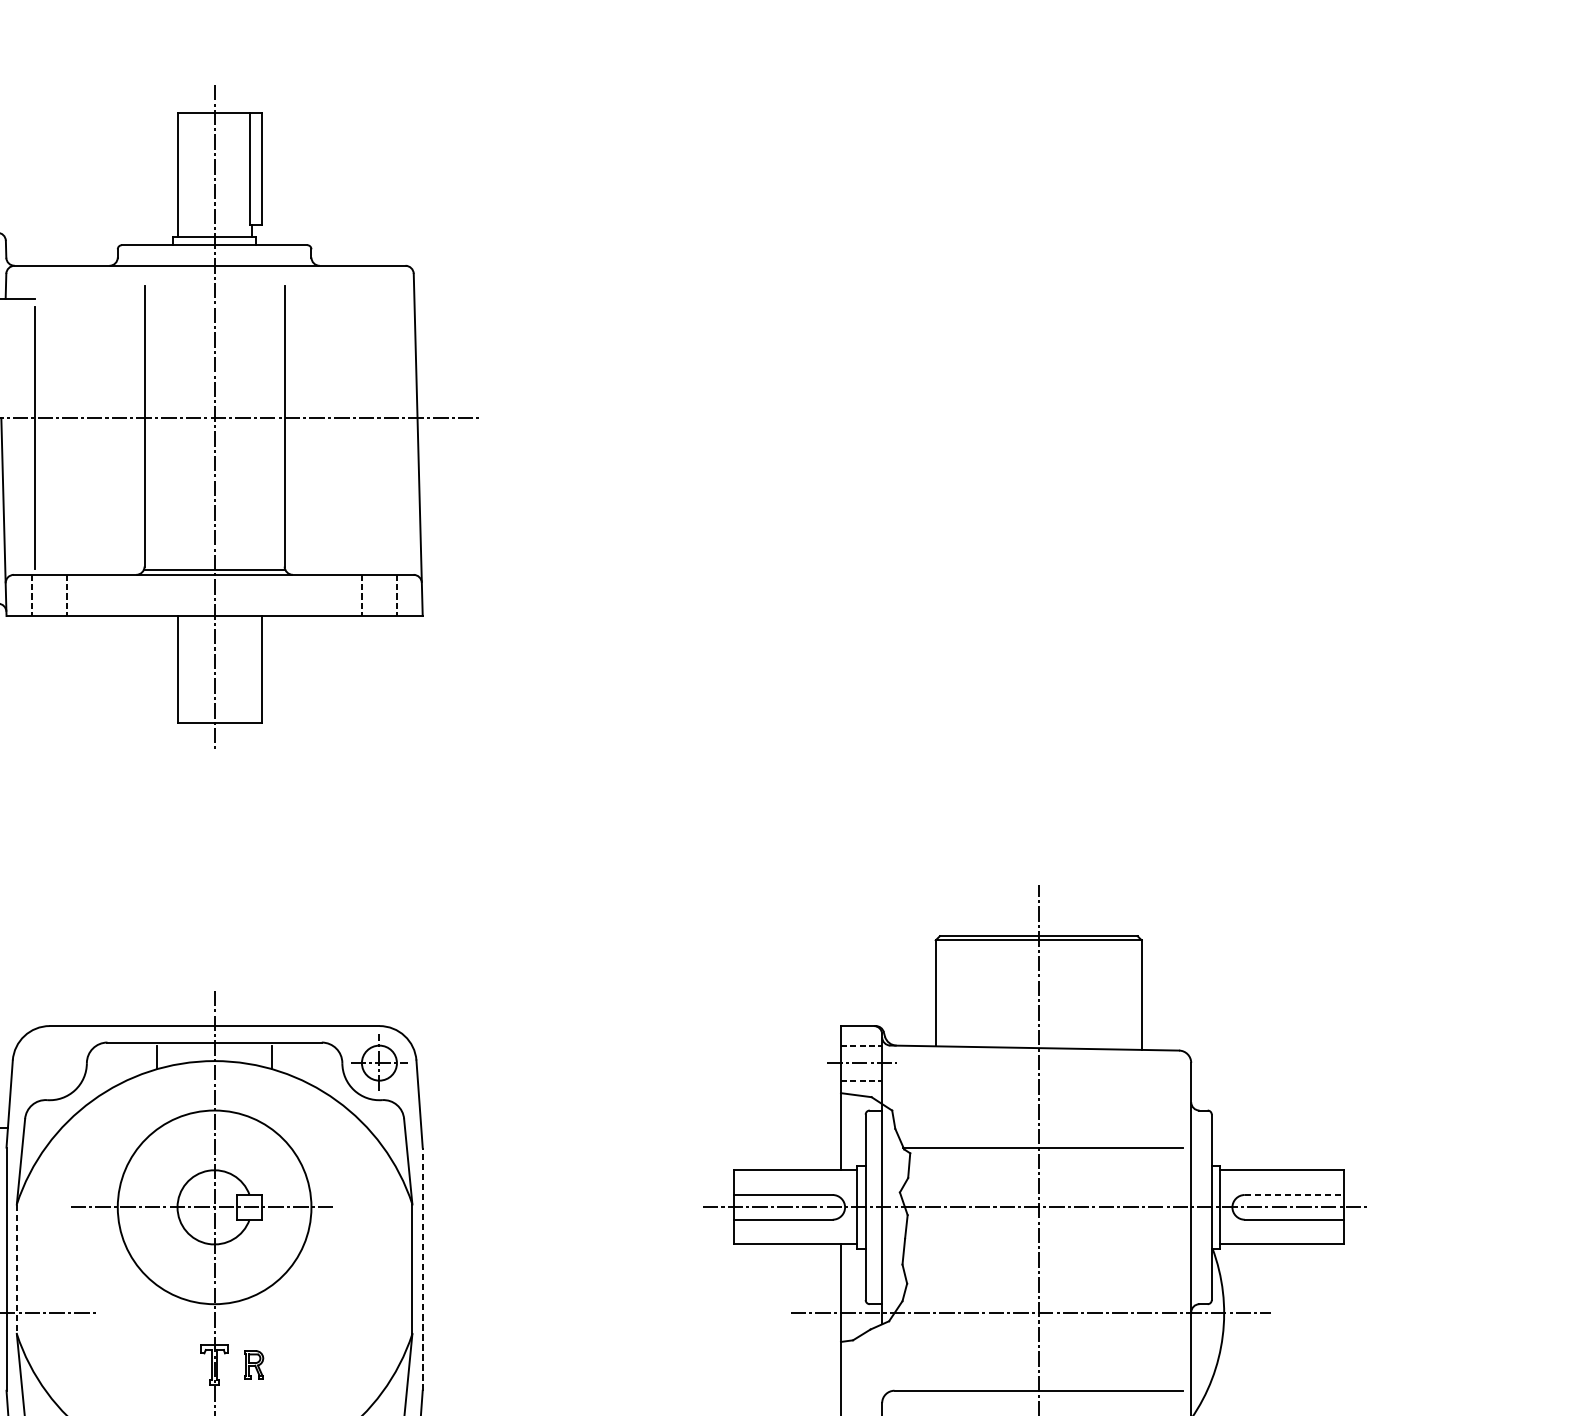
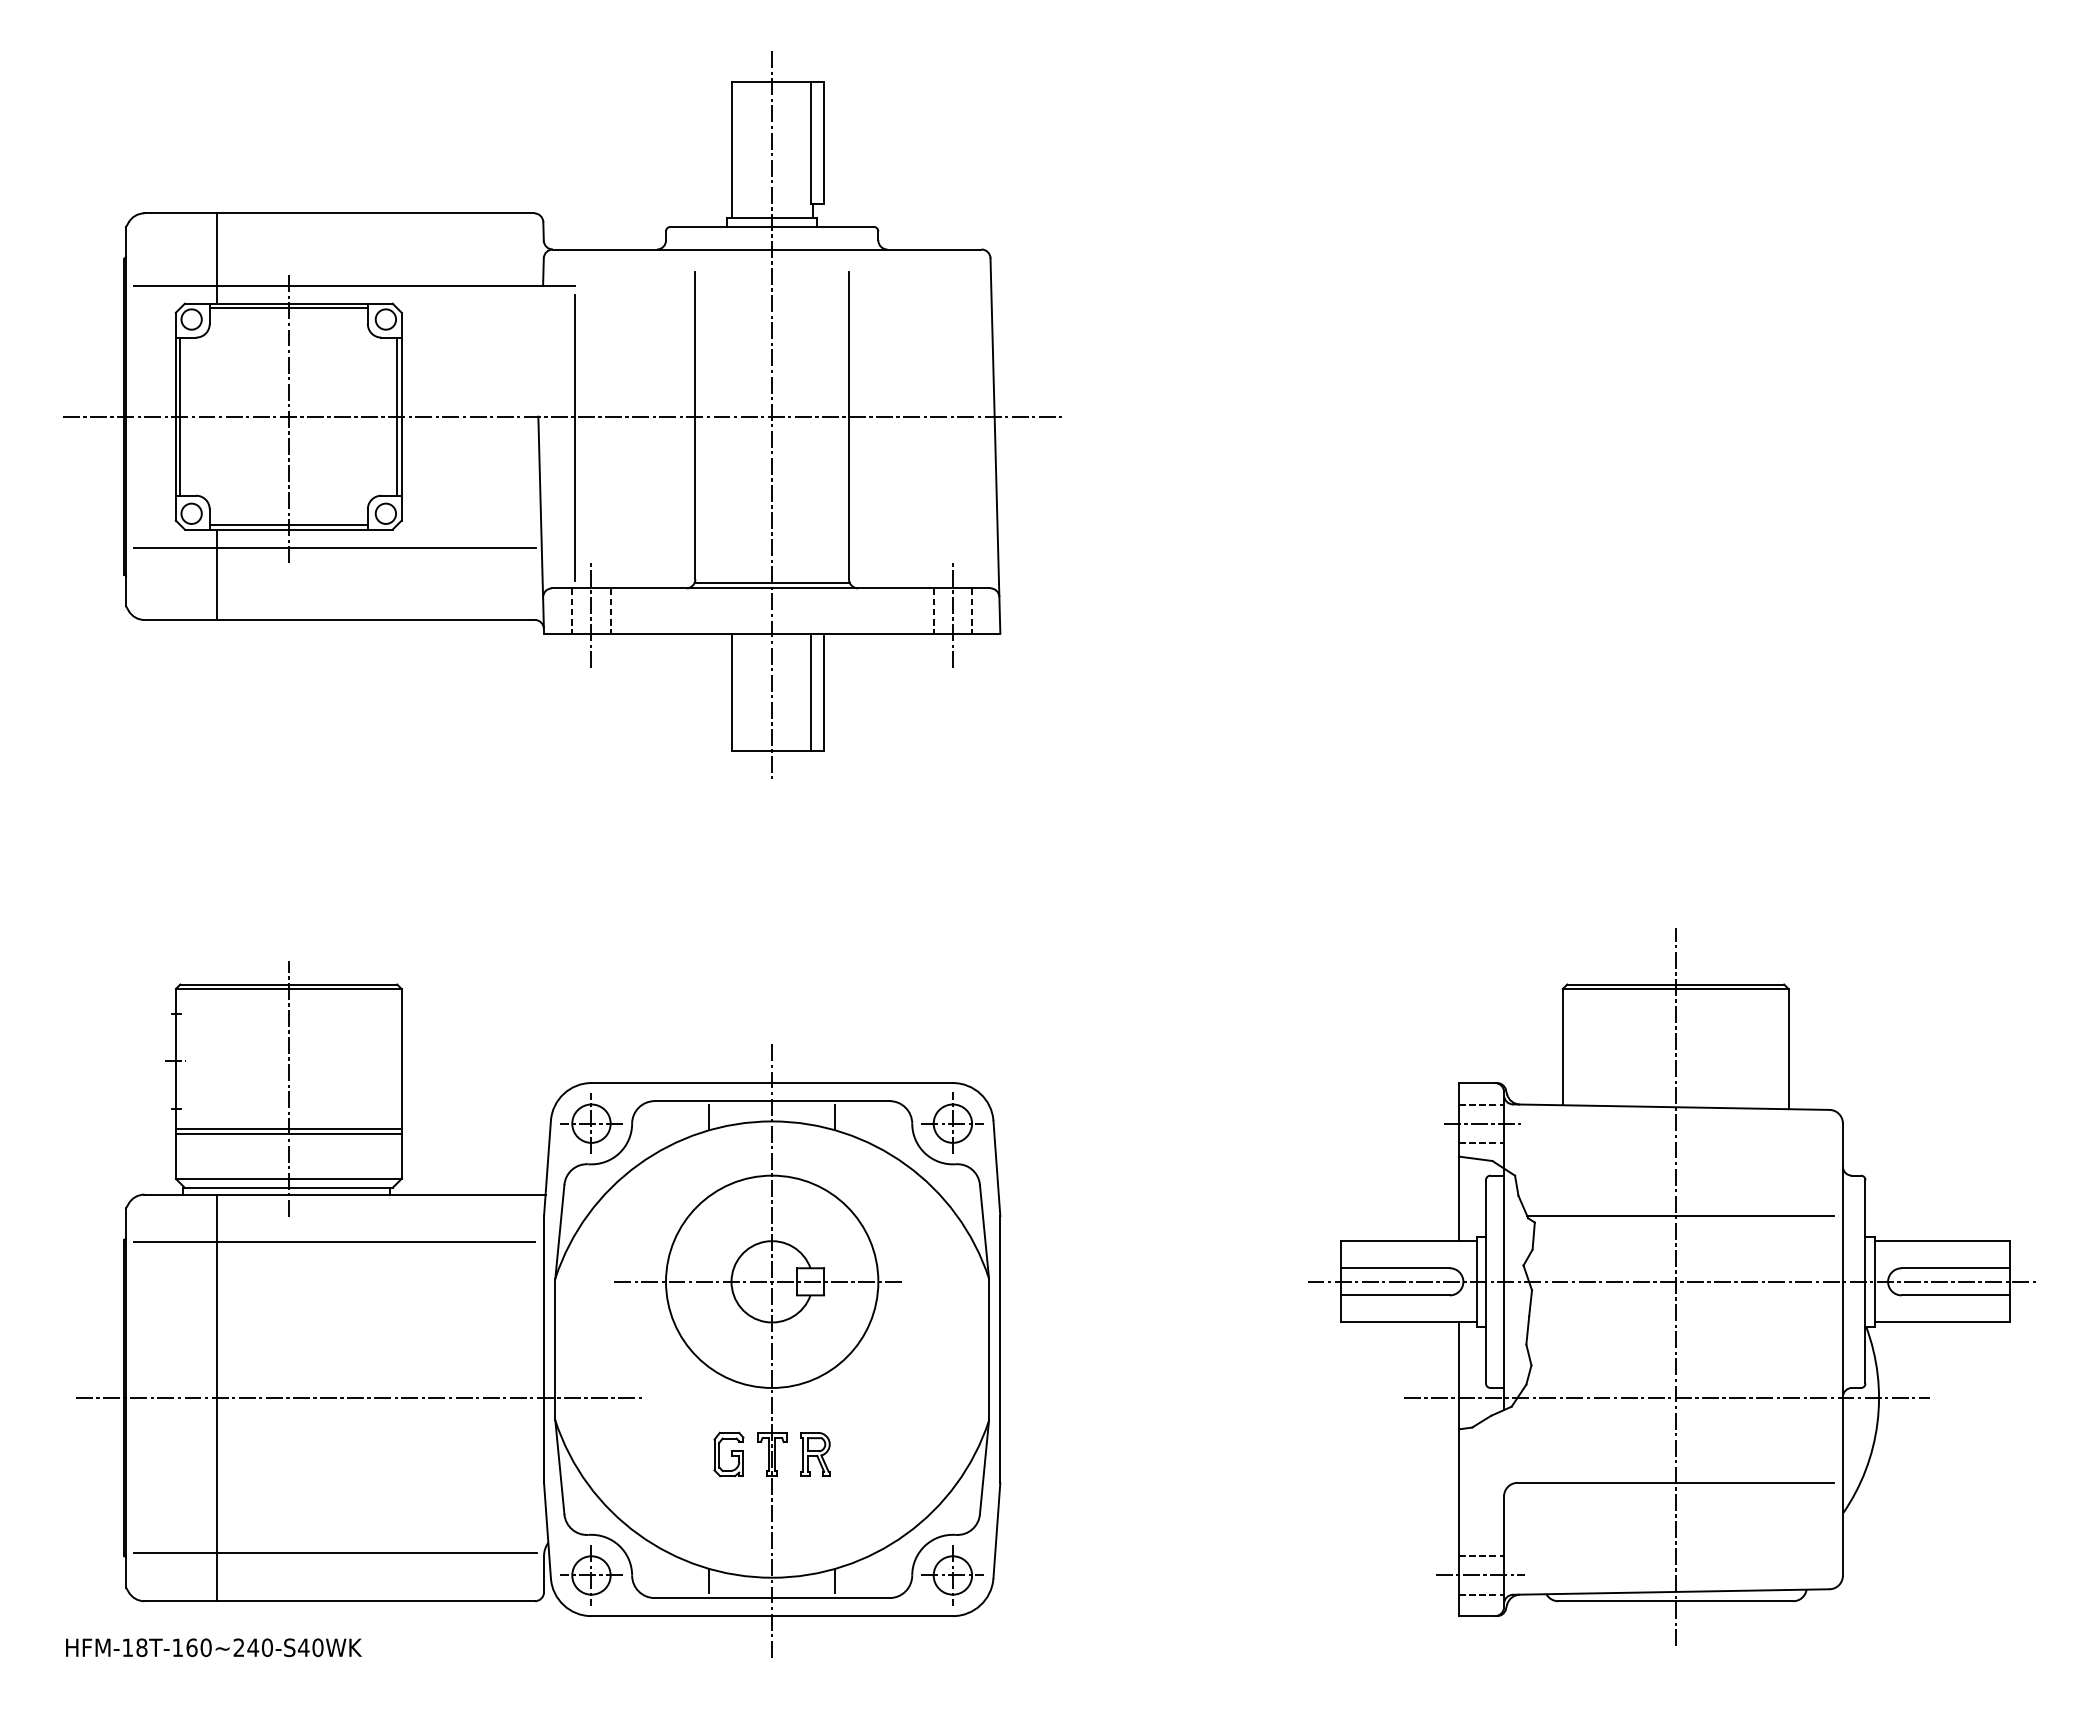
line: (49, 598) -> (591, 614), added
line: (379, 598) -> (952, 614), added
line: (249, 668) -> (810, 691), added
part: (49, 1062) -> (591, 1123), added
line: (1294, 1195) -> (1956, 1268), dashed -> solid
line: (16, 1269) -> (555, 1349), dashed -> solid
line: (422, 1269) -> (1000, 1349), dashed -> solid
part: (174, 1364) -> (728, 1454), added
part: (254, 1364) -> (815, 1454), size x1.43

